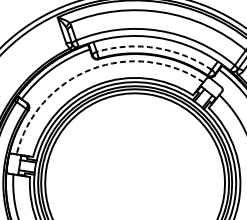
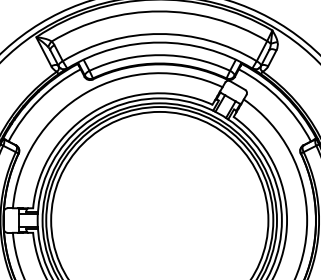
arc: (156, 48) -> (159, 55), dashed -> solid
arc: (91, 69) -> (86, 92), dashed -> solid

